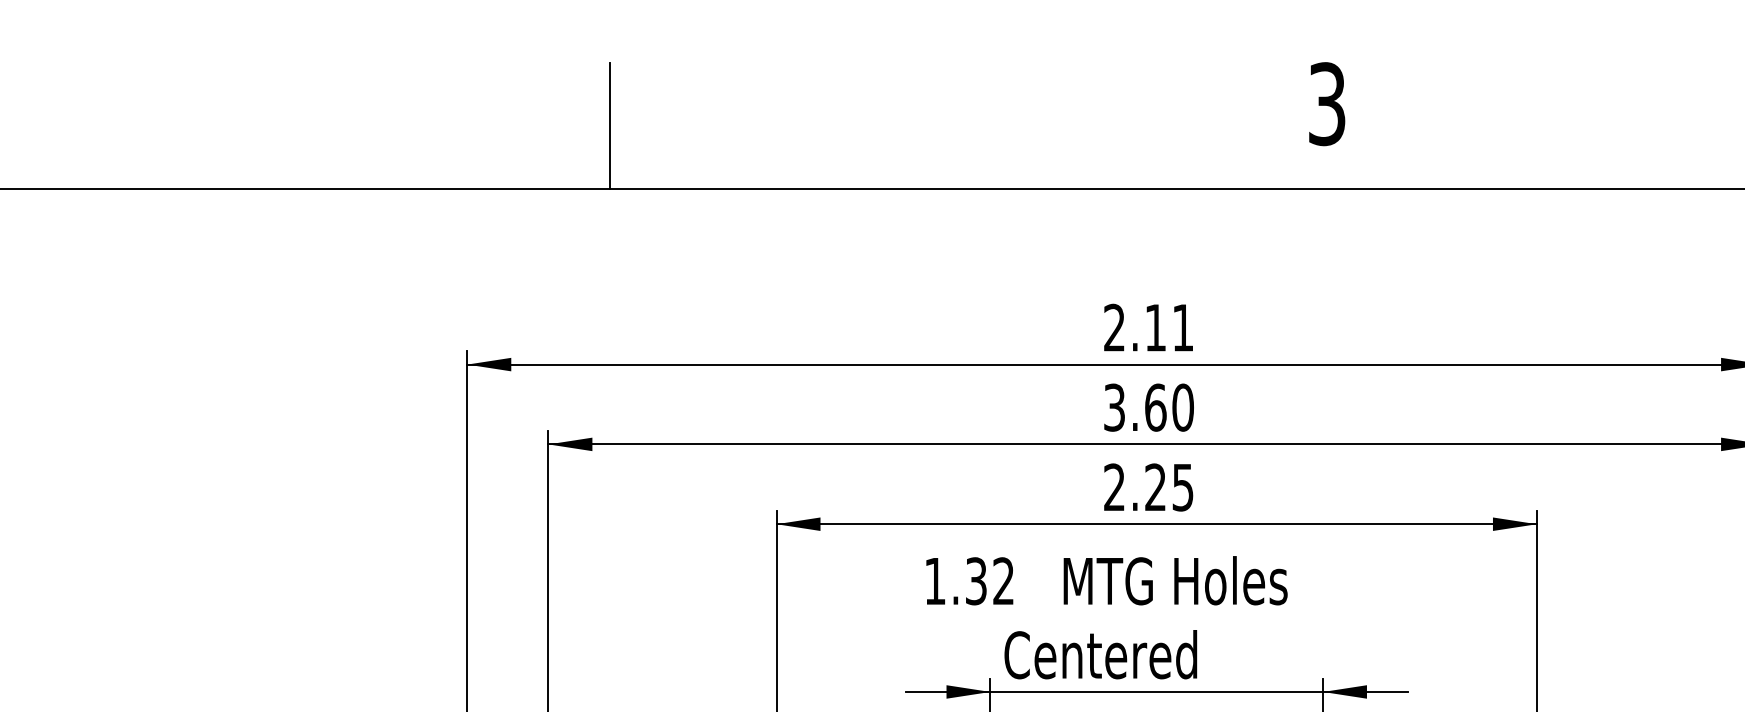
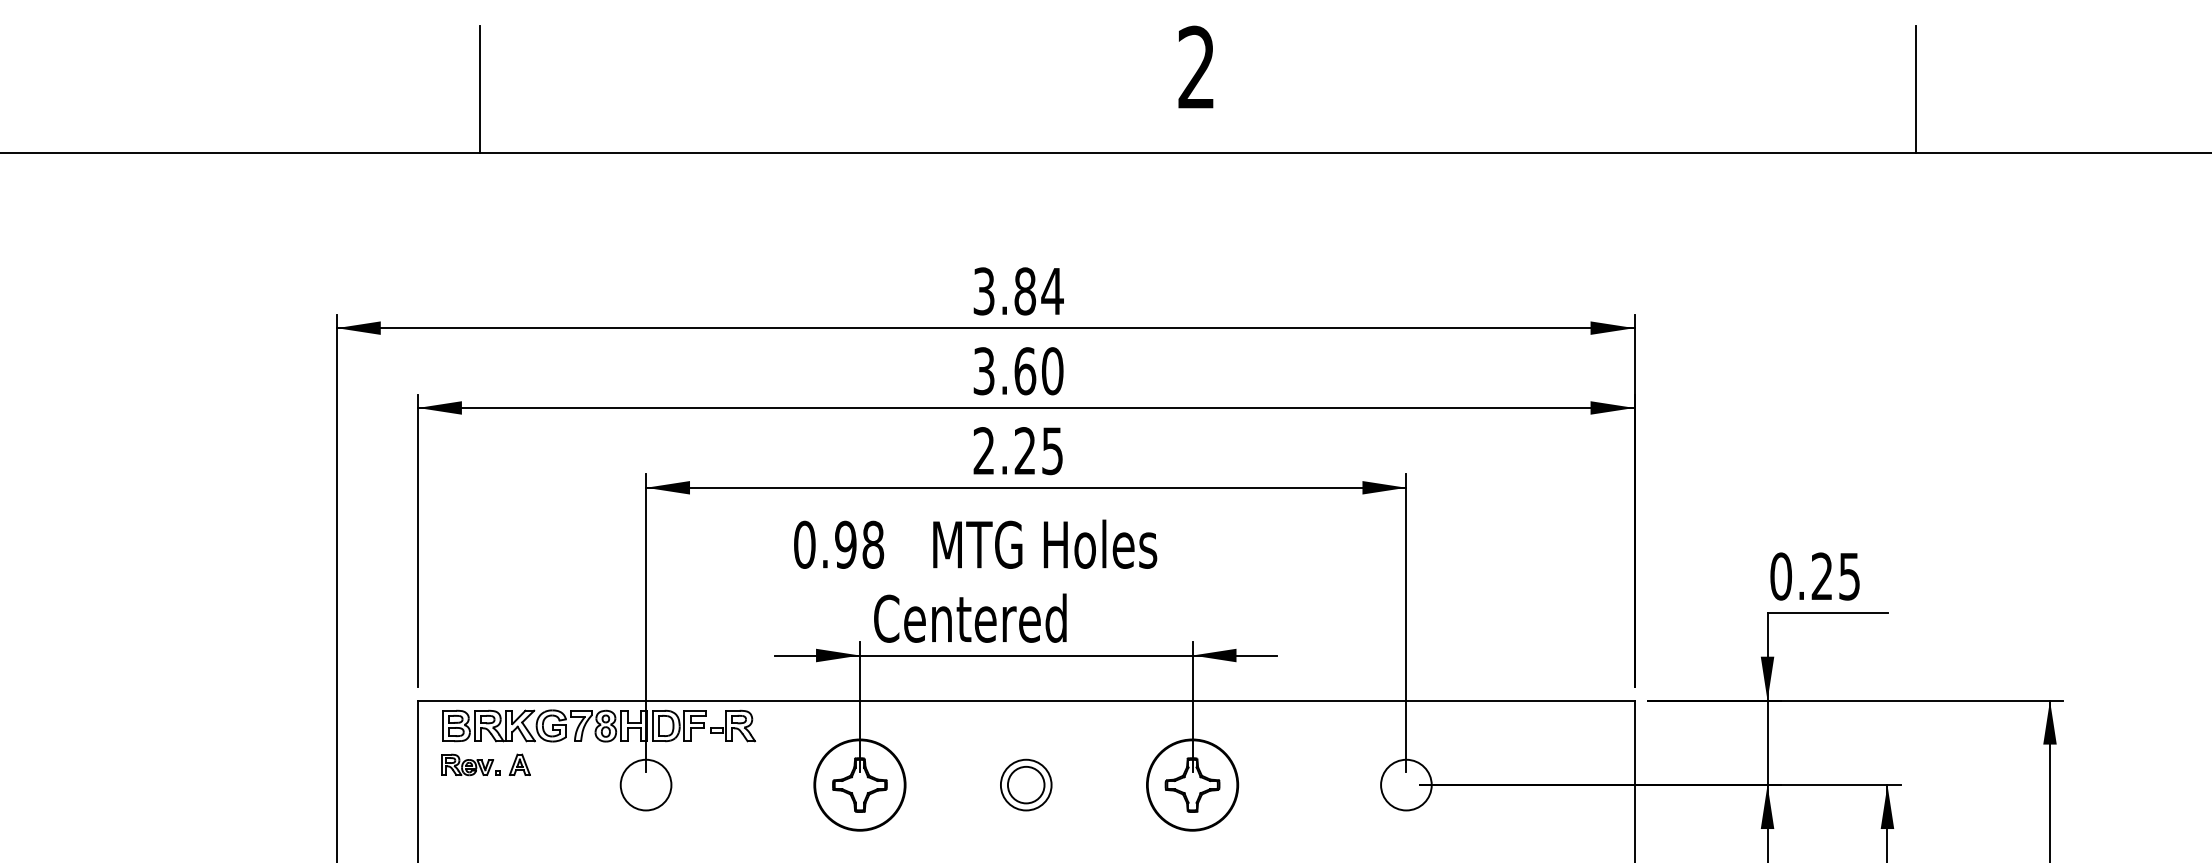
text: (1326, 103) -> (1196, 67), 3 -> 2
text: (1148, 327) -> (1018, 291), 2.11 -> 3.84
text: (969, 580) -> (839, 544), 1.32 -> 0.98

